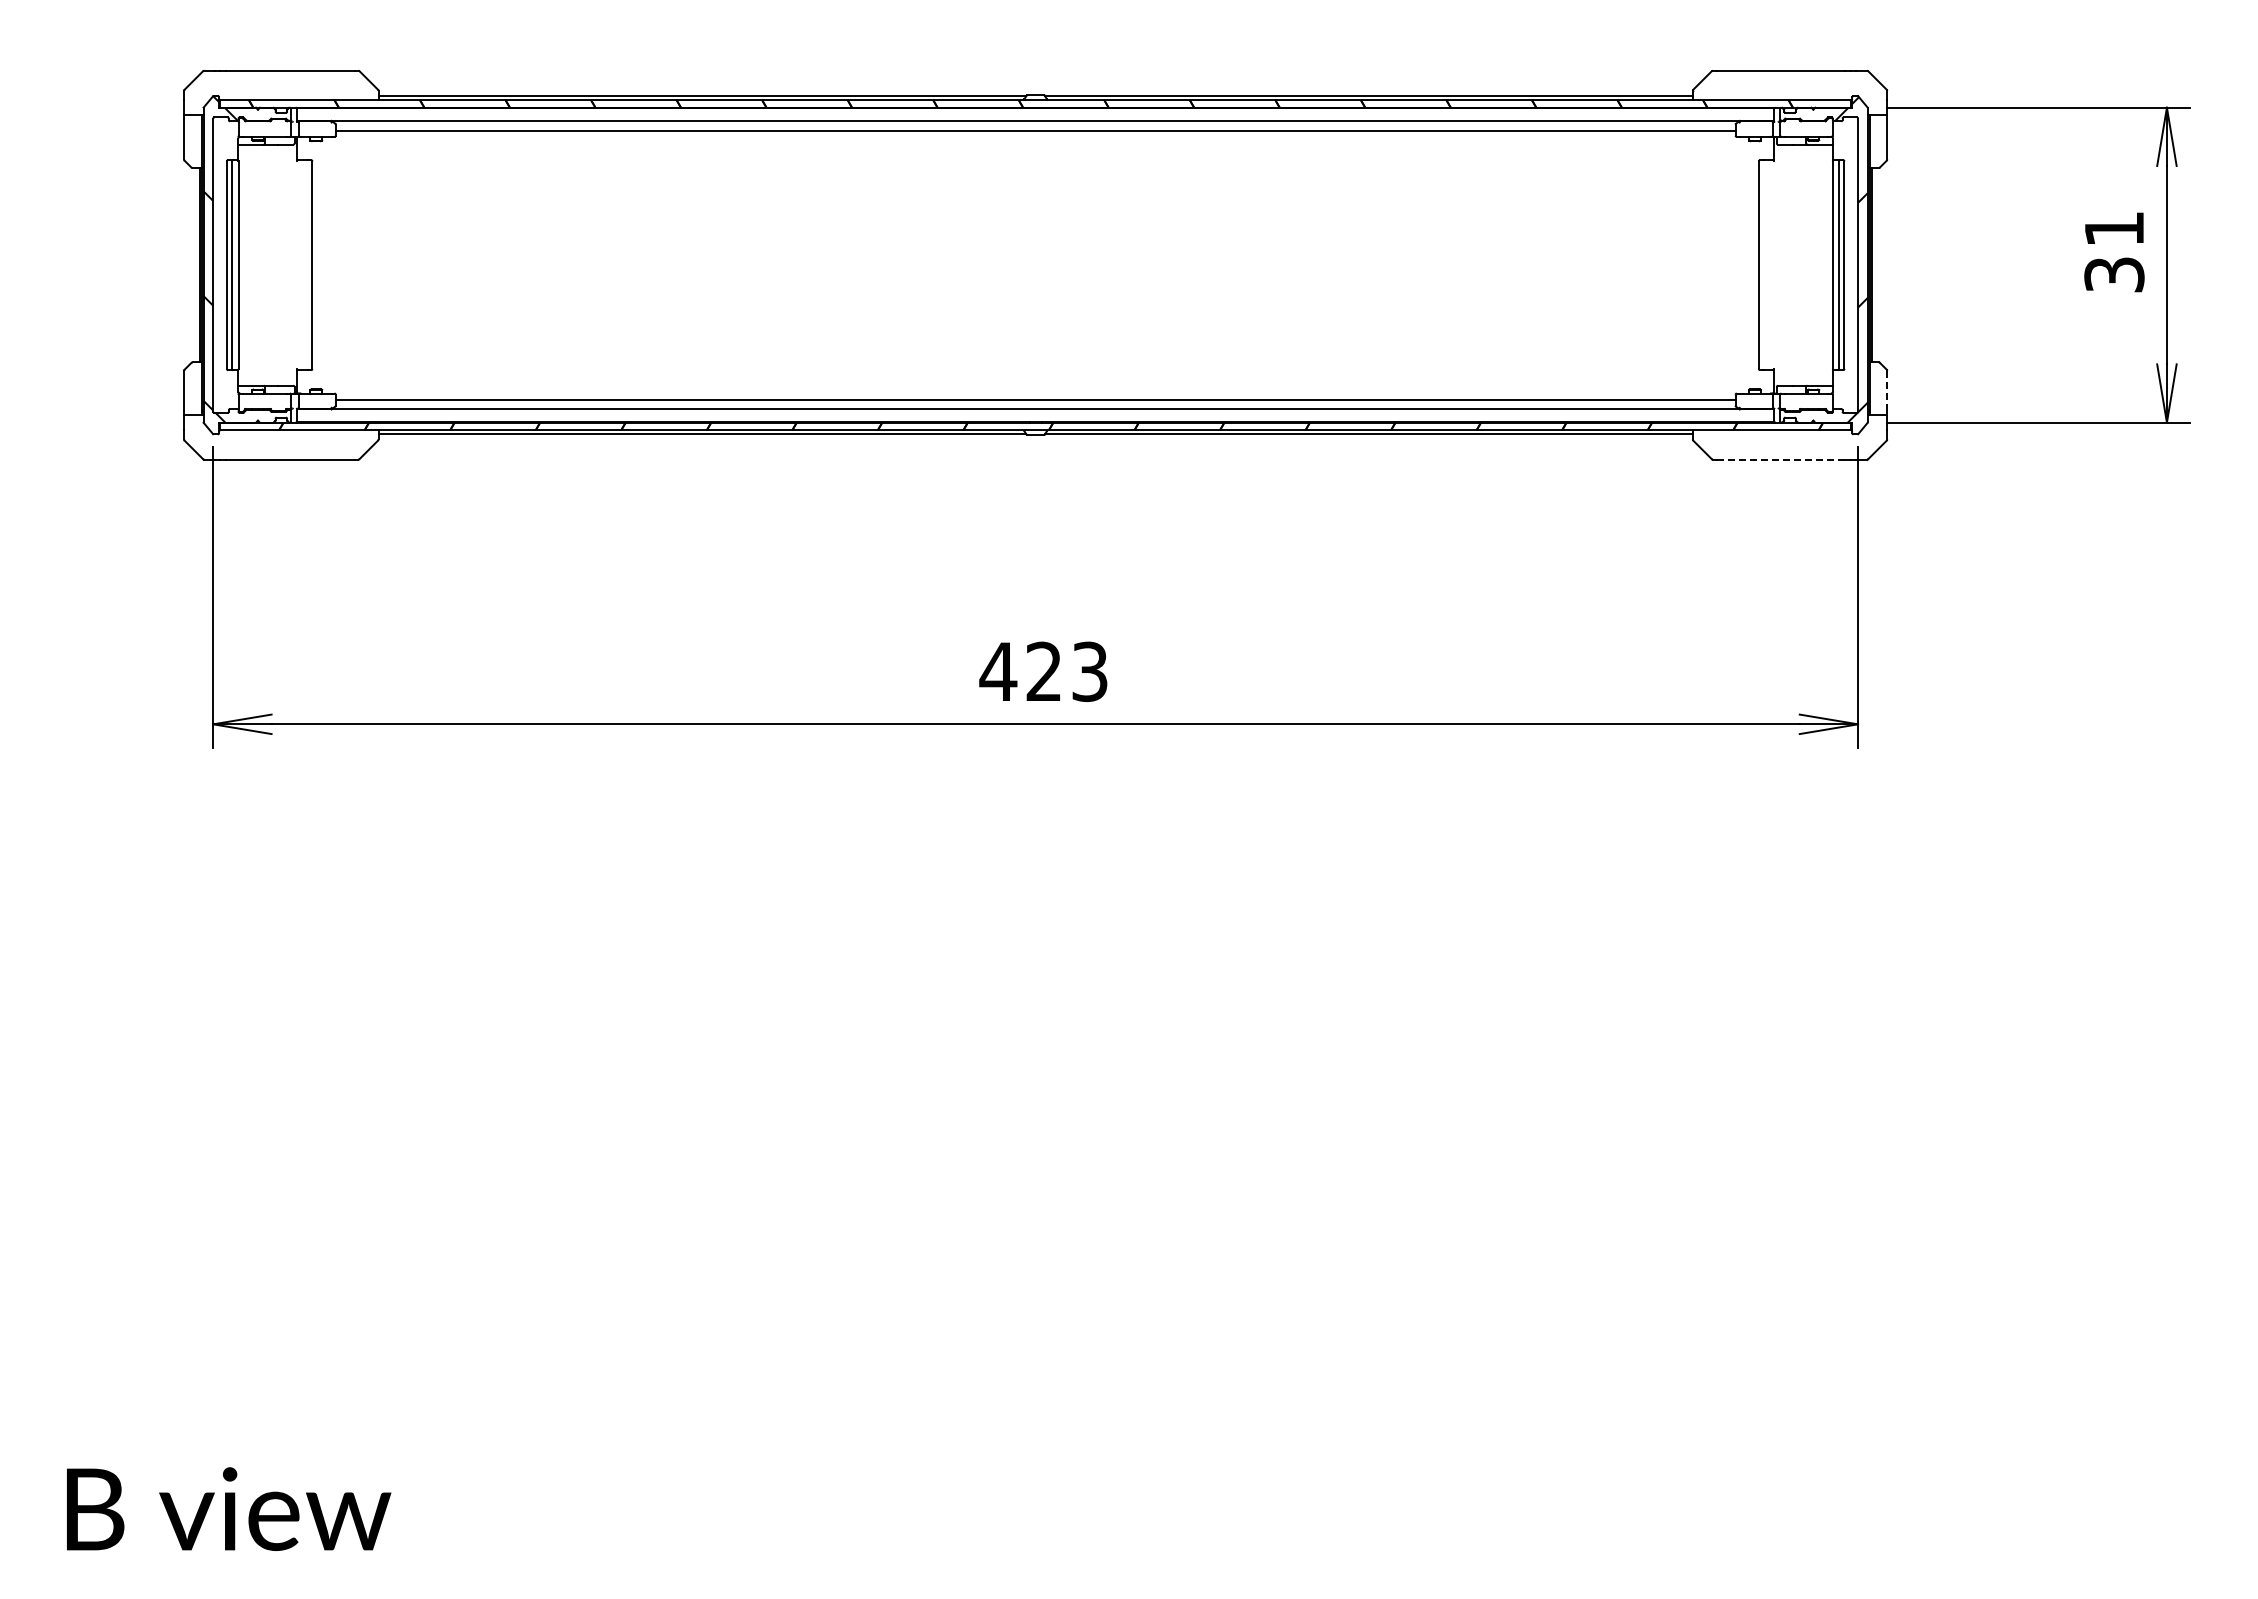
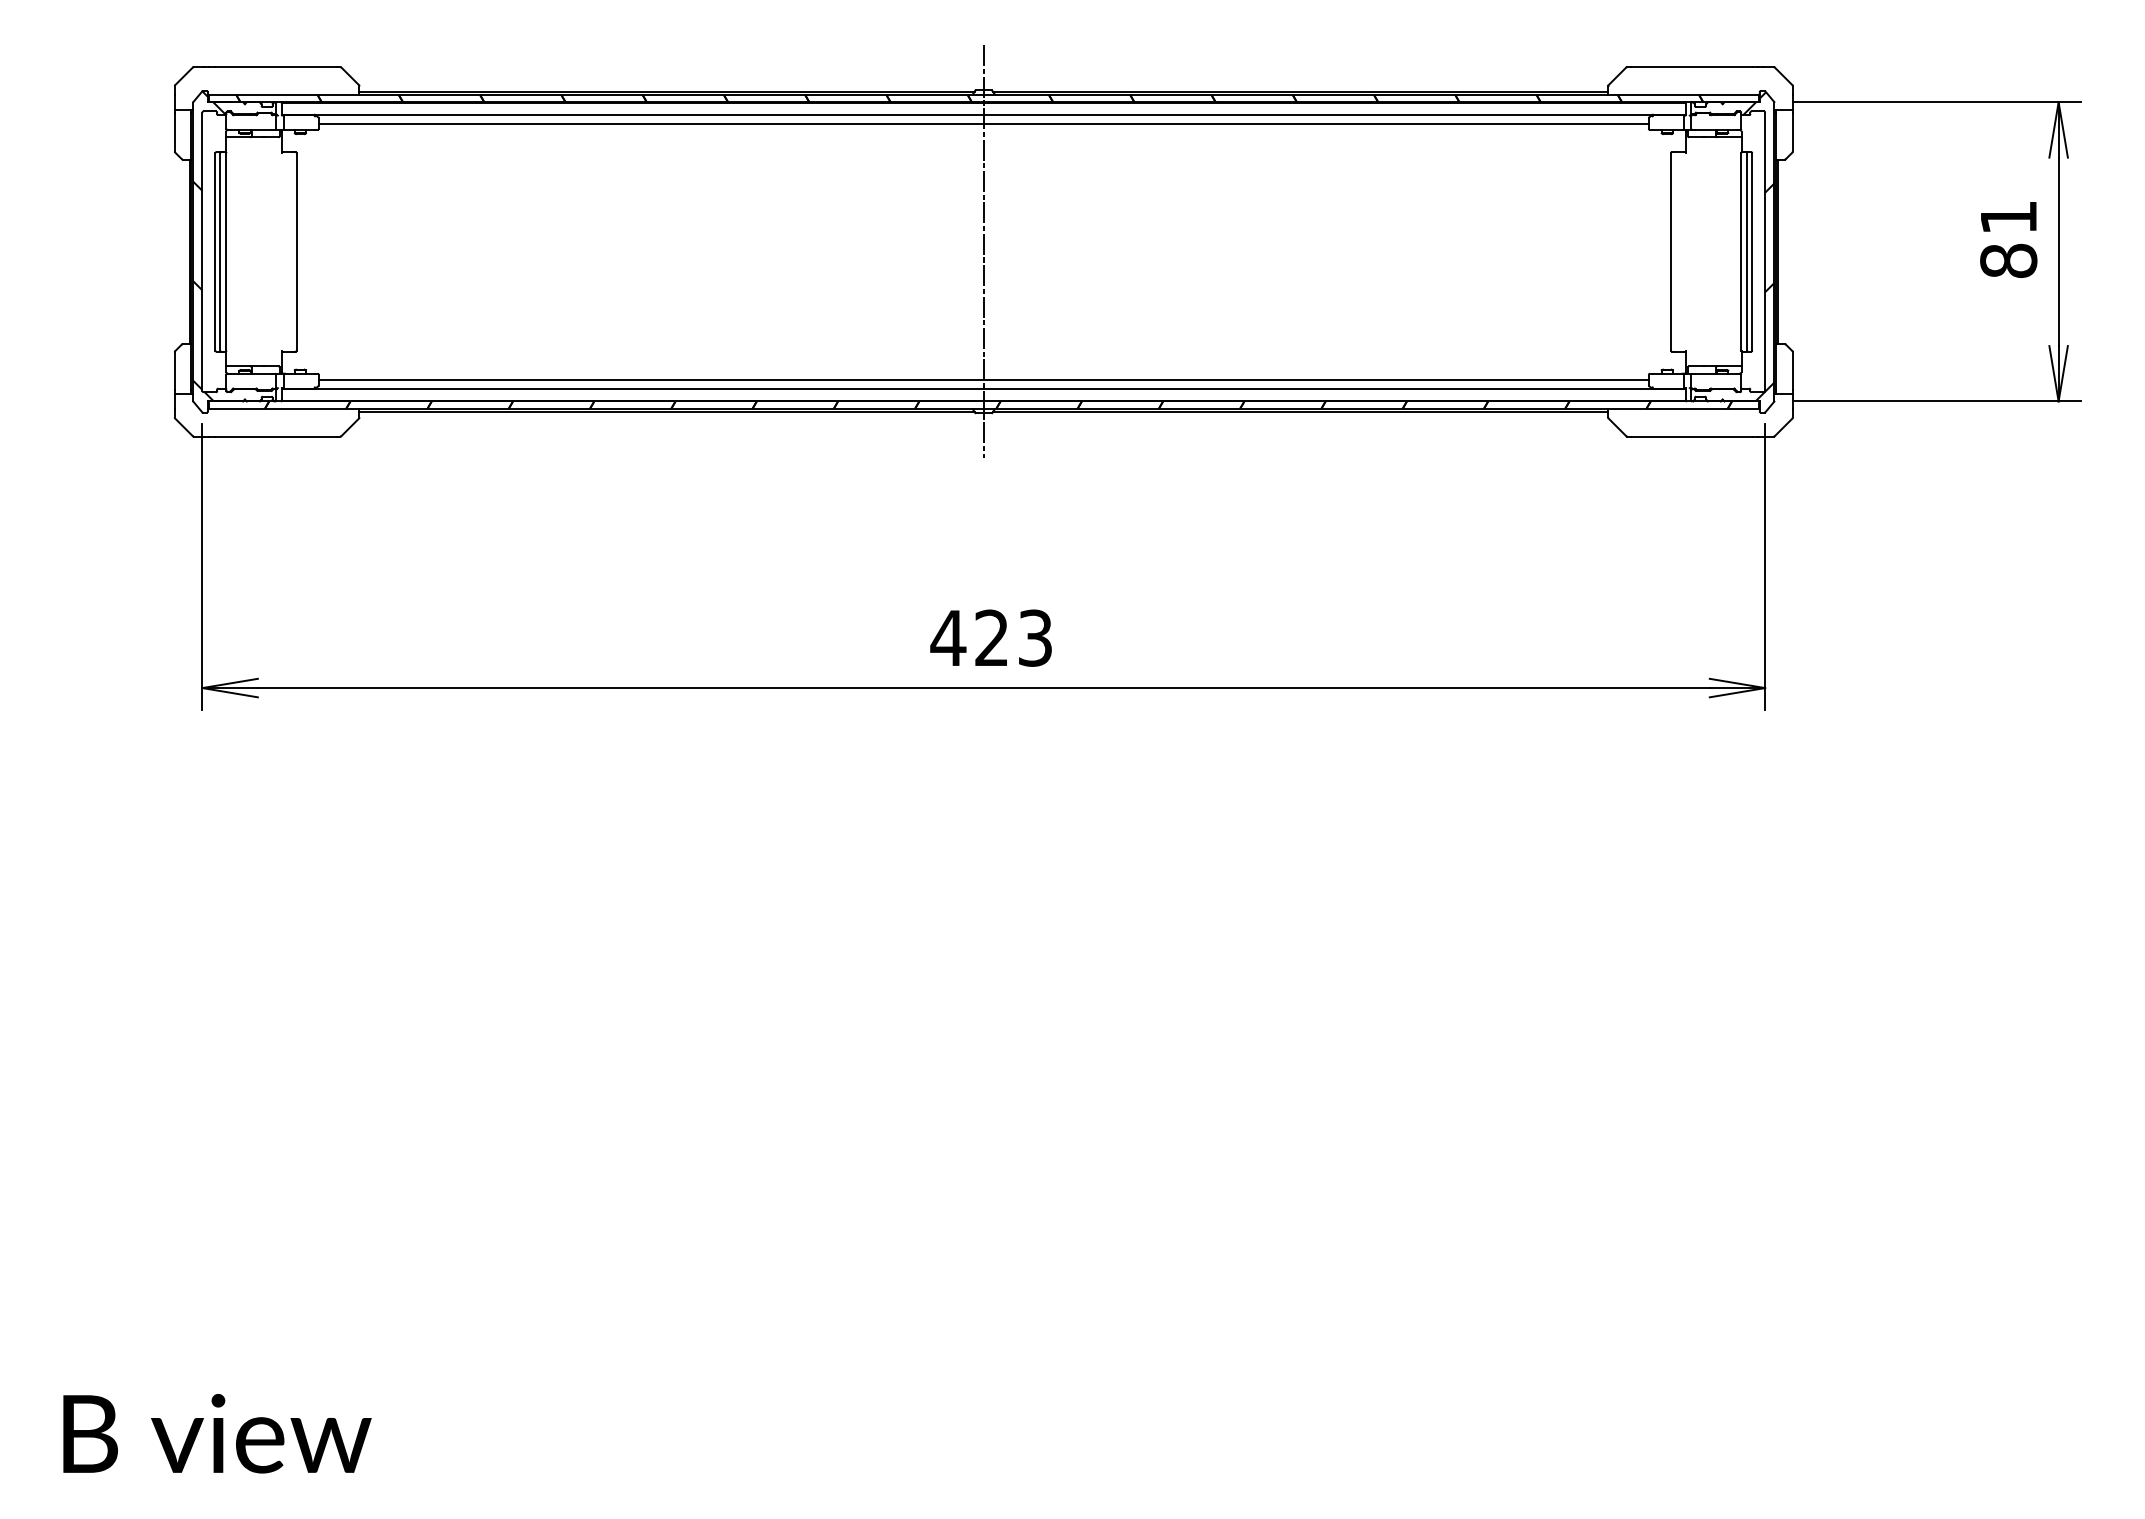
line: (1035, 264) -> (983, 251), added
text: (2114, 274) -> (2008, 260), 31 -> 81
line: (1887, 390) -> (1793, 370), dashed -> solid
line: (1781, 459) -> (1692, 436), dashed -> solid

